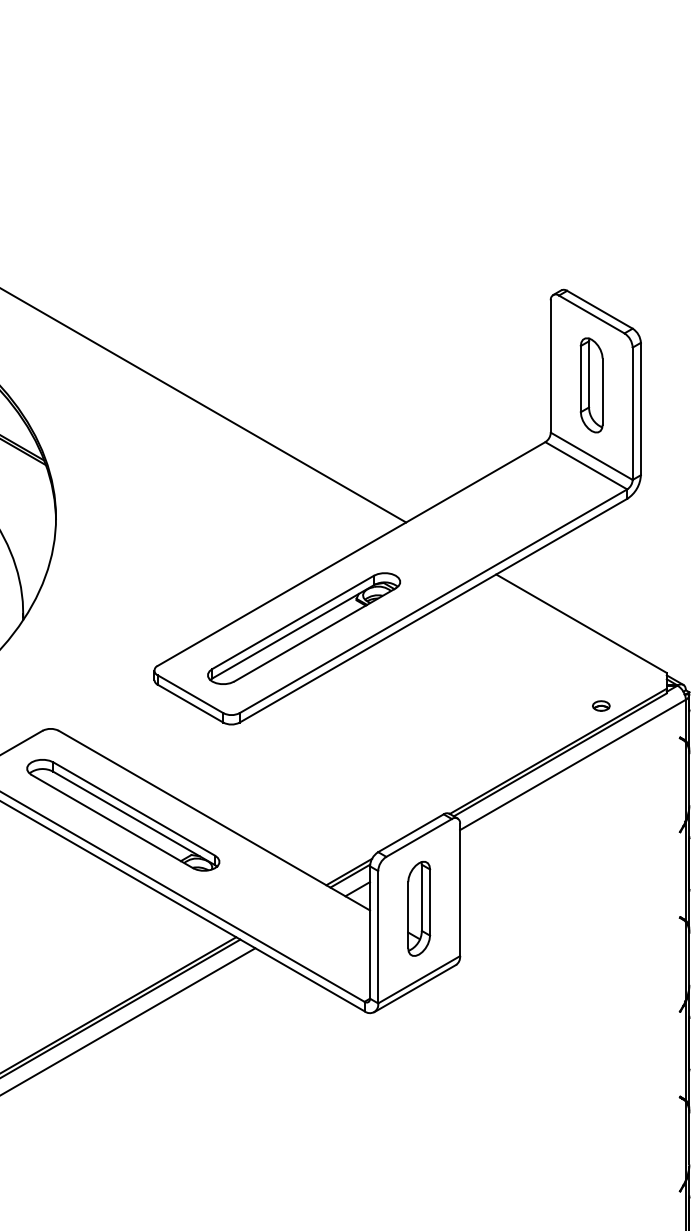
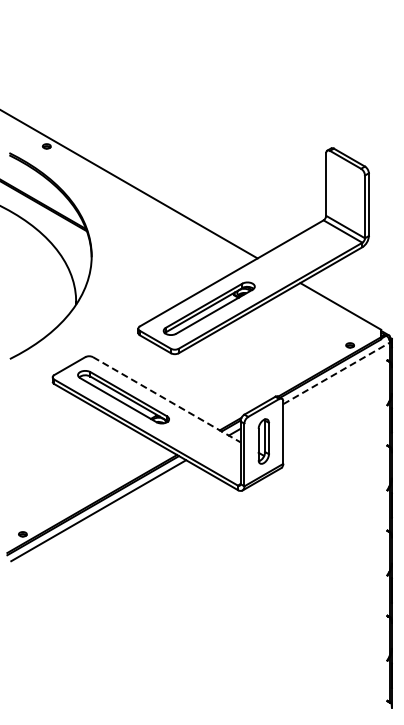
part: (591, 385) -> (345, 193), removed
line: (572, 765) -> (336, 373), solid -> dashed
line: (215, 822) -> (167, 400), solid -> dashed

